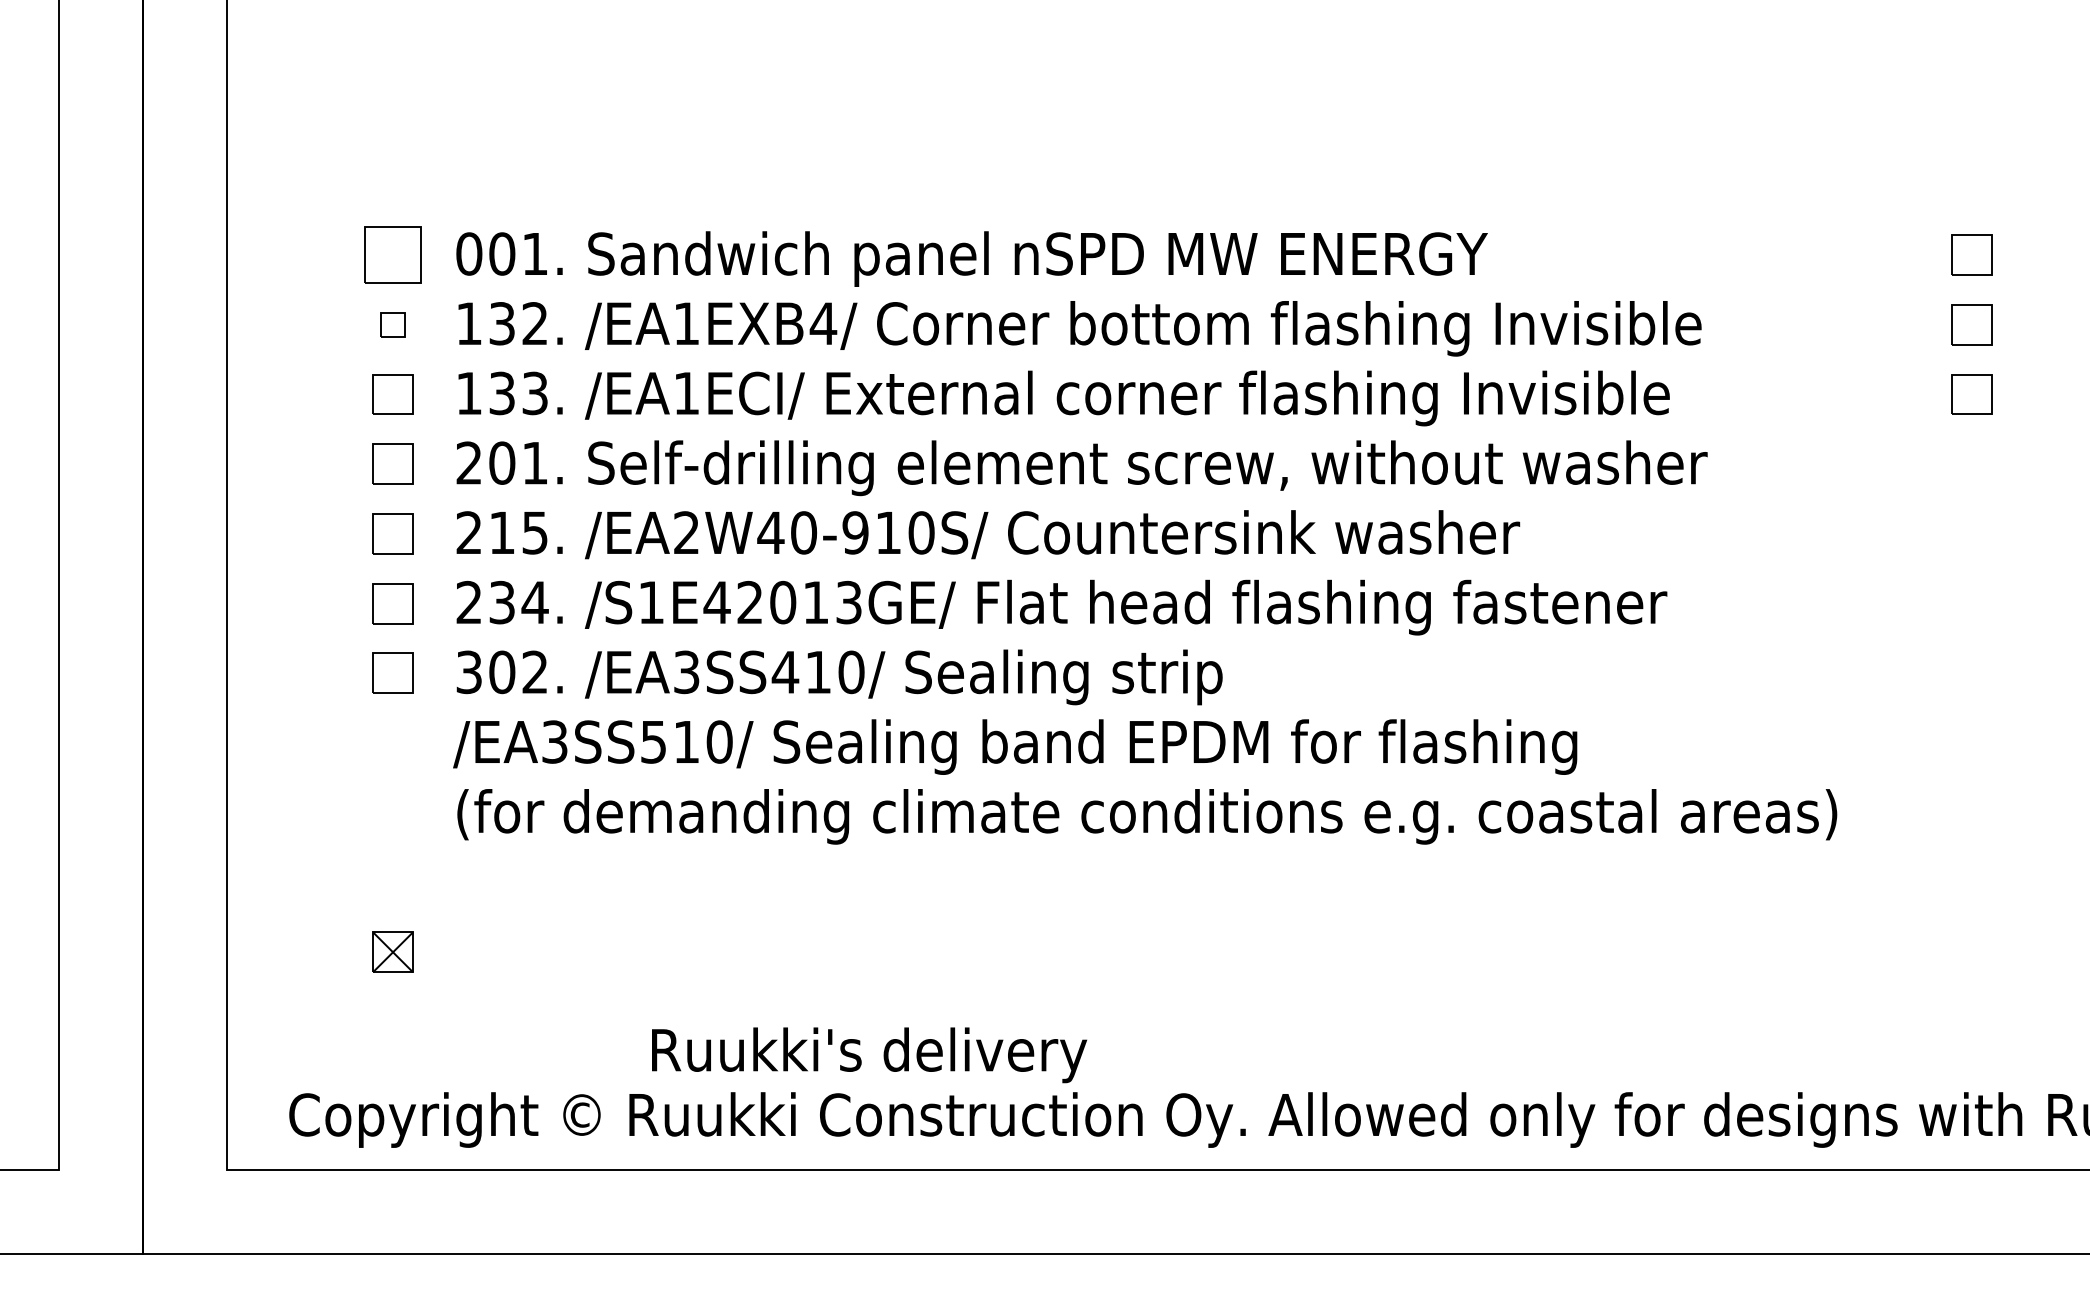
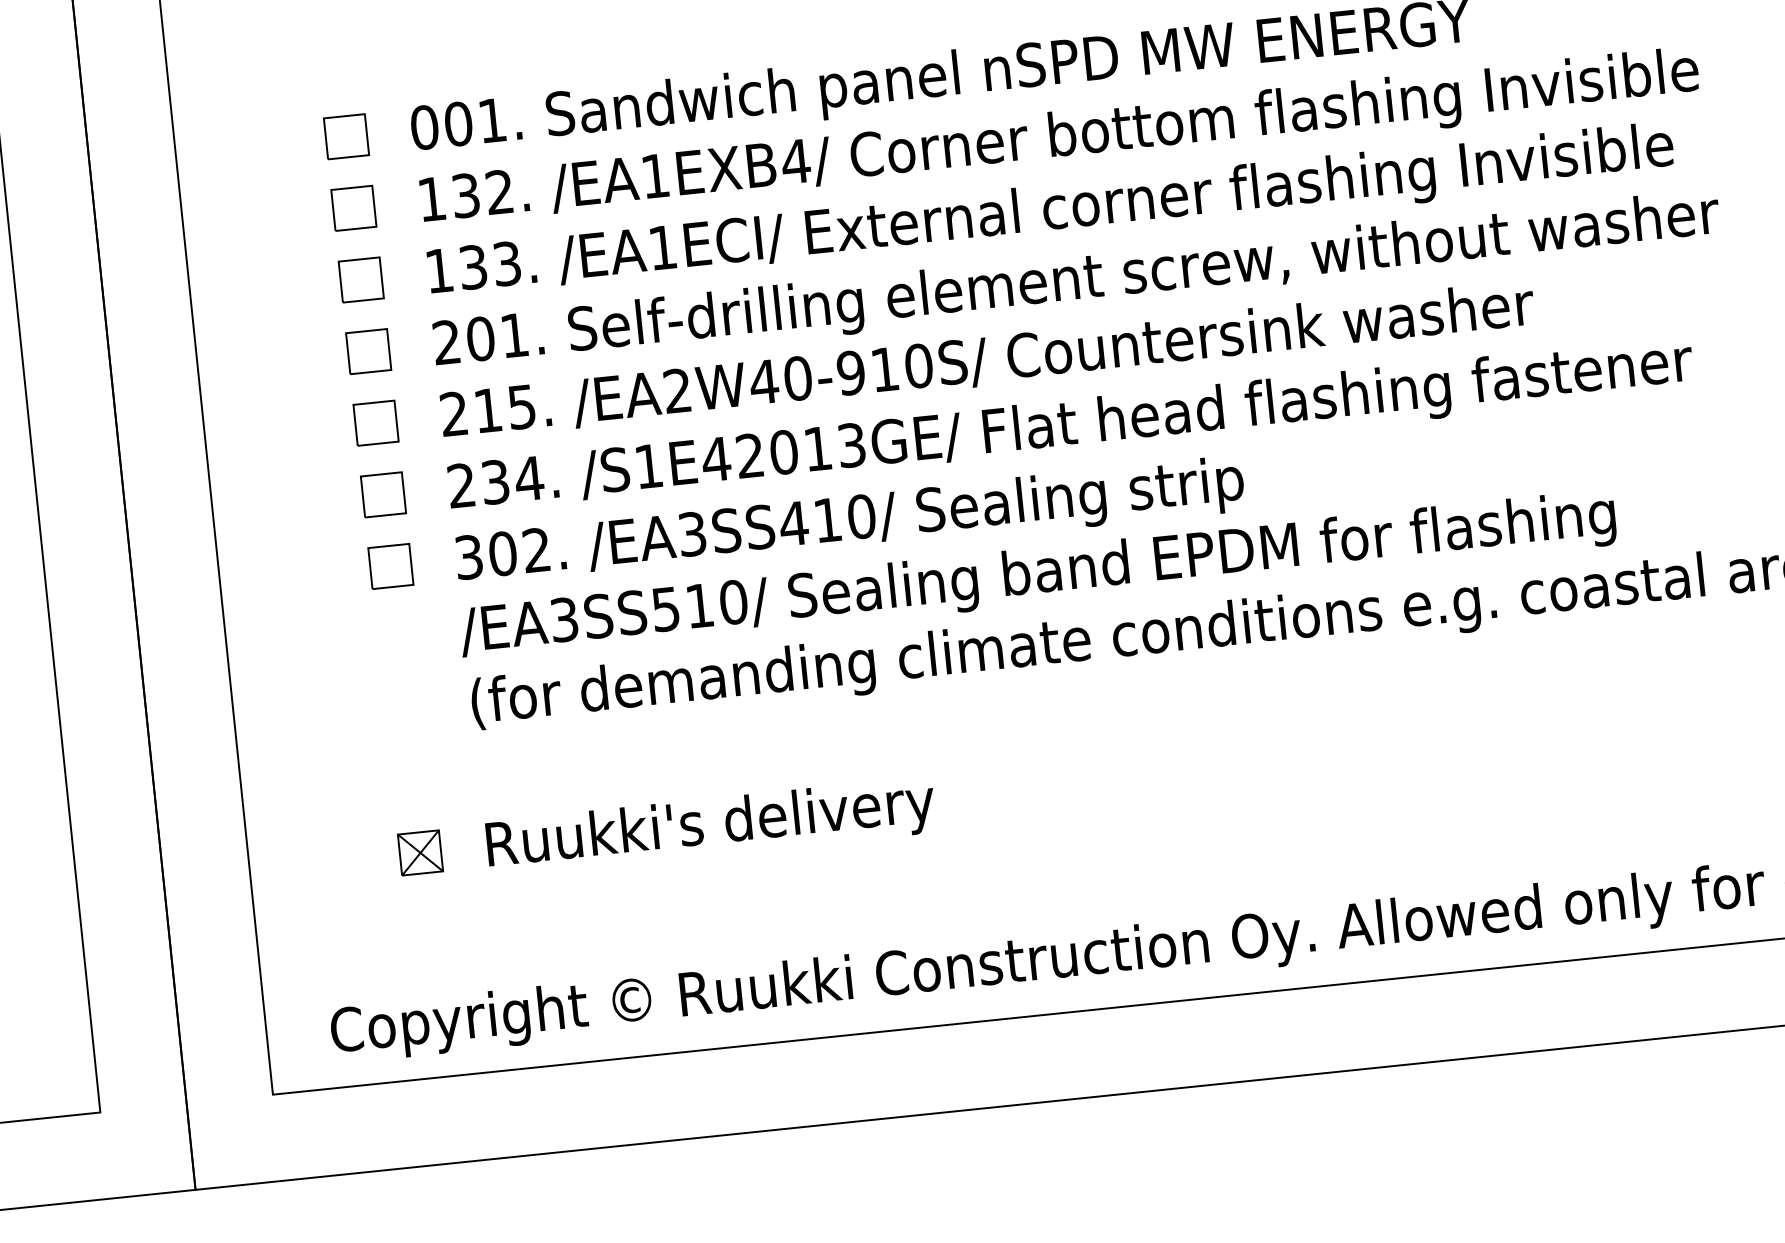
part: (392, 254) -> (345, 136), size x0.71
part: (392, 324) -> (353, 208), size x1.67
text: (869, 1055) -> (711, 827), moved

